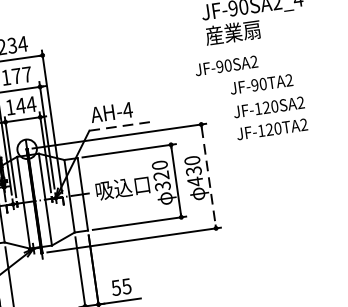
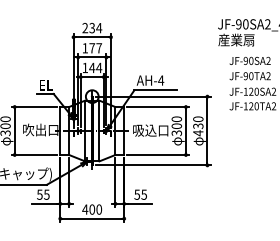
text: (225, 65) -> (249, 60), moved
line: (121, 126) -> (155, 90), dashed -> solid
text: (160, 176) -> (176, 126), 320 -> 300
line: (208, 177) -> (207, 131), dashed -> solid

